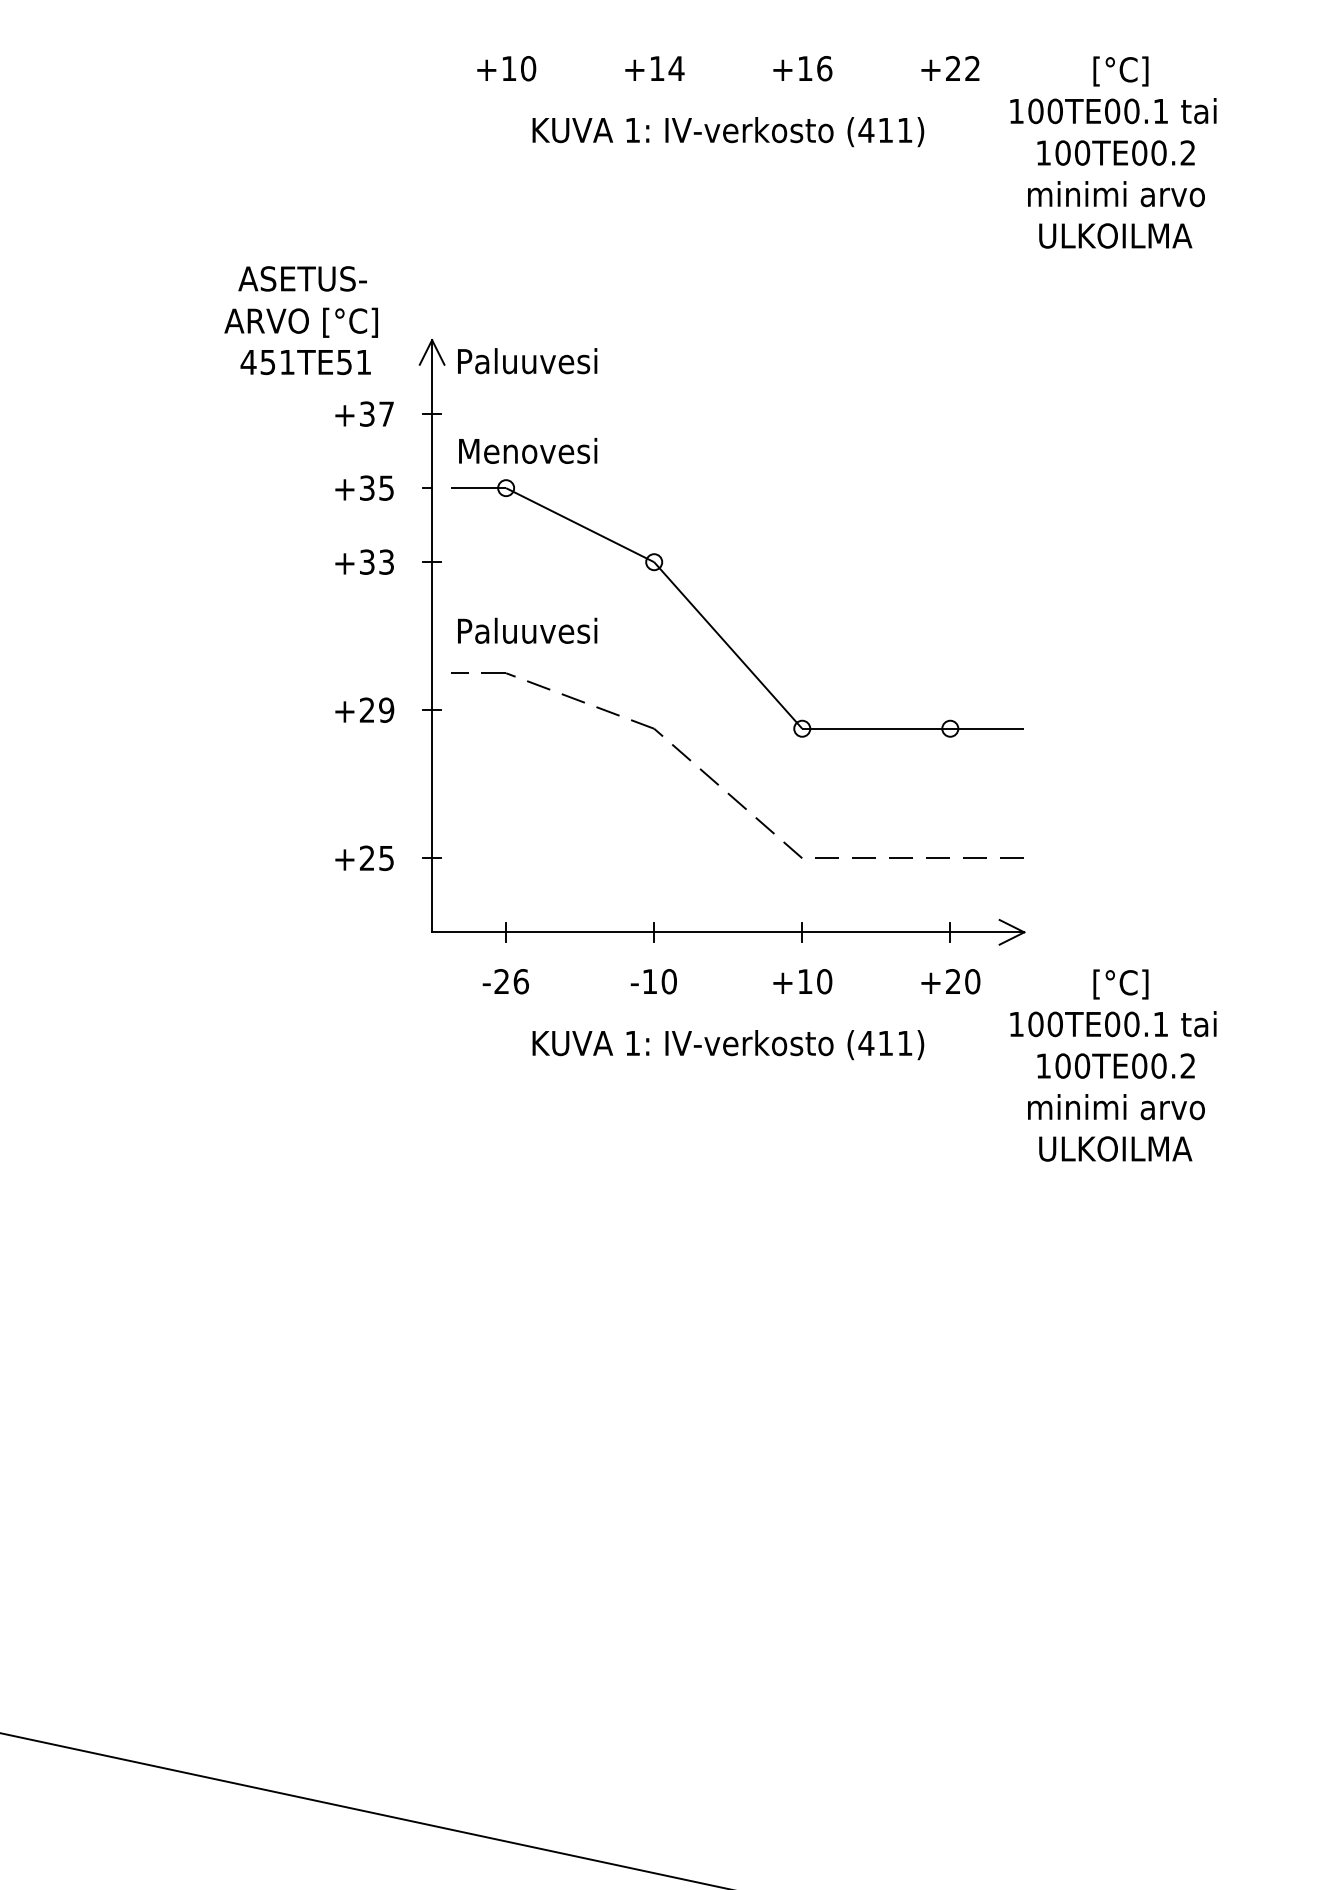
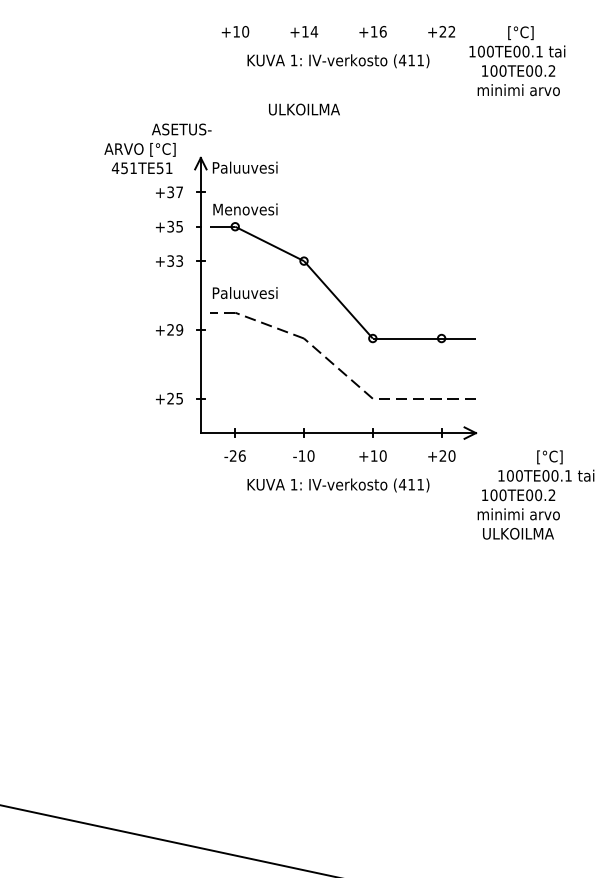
text: (1115, 235) -> (304, 109), moved
text: (302, 278) -> (181, 129), moved
text: (1113, 1002) -> (546, 465), moved

